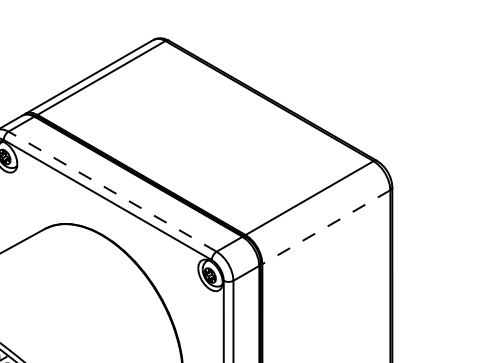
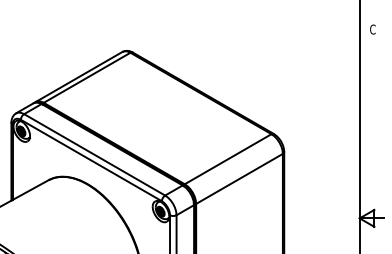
line: (112, 191) -> (94, 154), dashed -> solid
line: (326, 228) -> (239, 179), dashed -> solid

